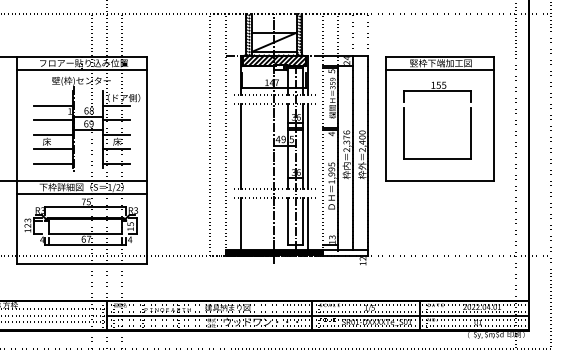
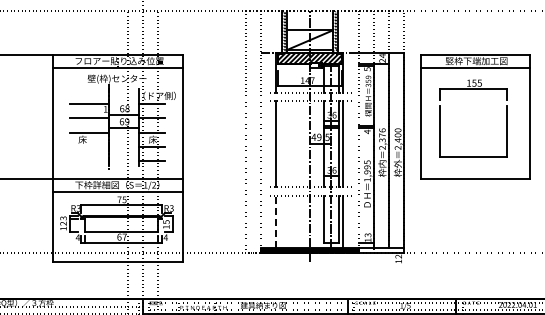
line: (53, 149) -> (89, 147), removed
line: (53, 163) -> (89, 161), removed
line: (240, 223) -> (276, 221), solid -> dashed

